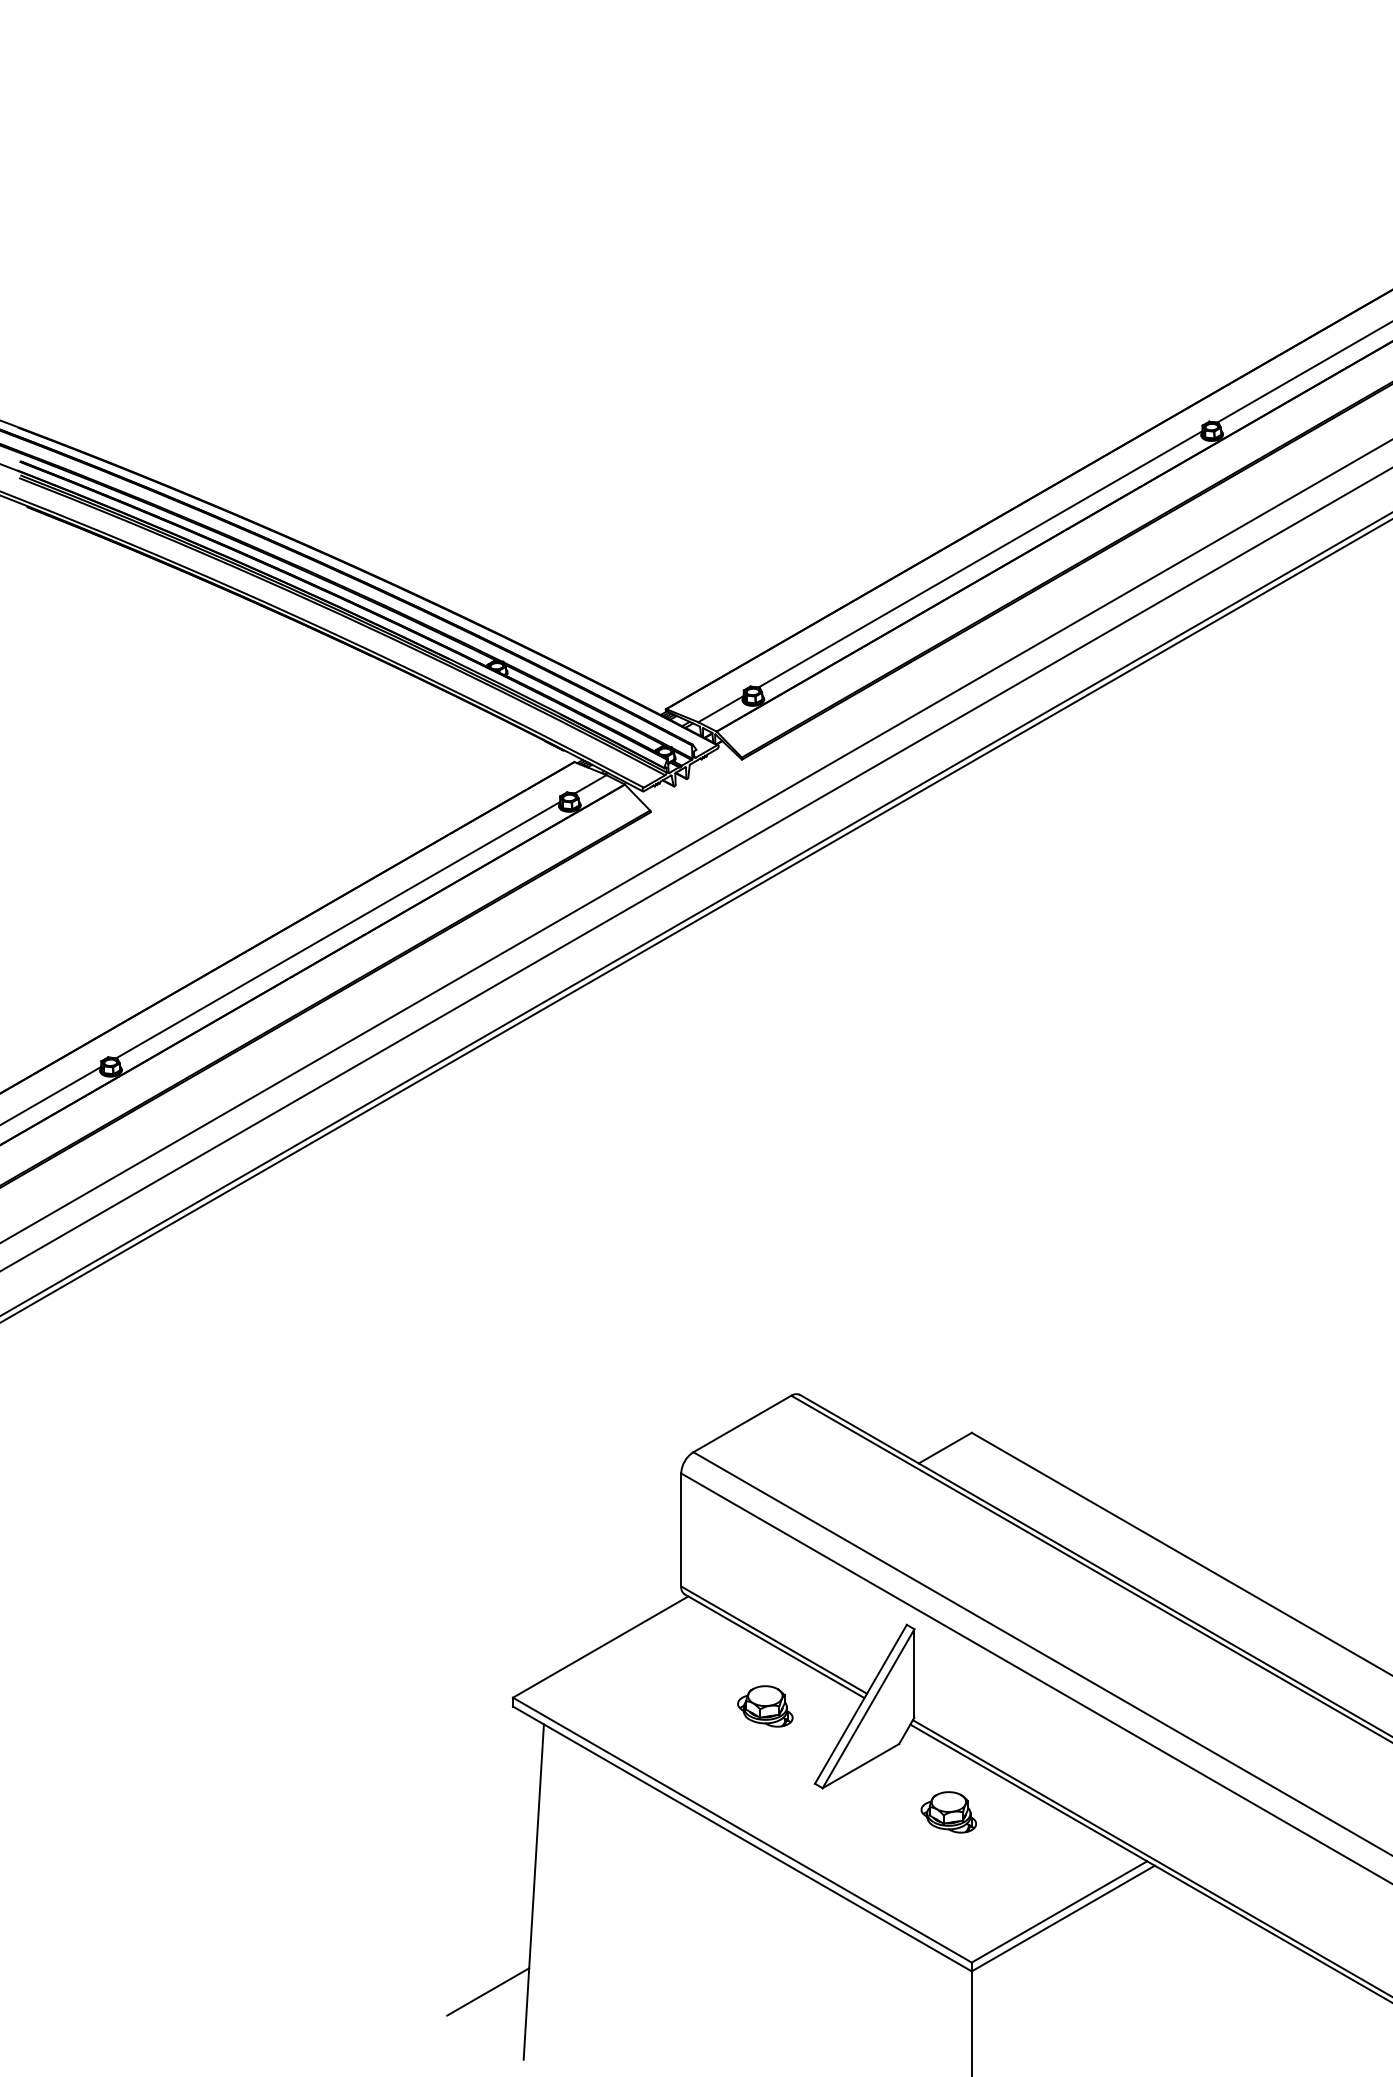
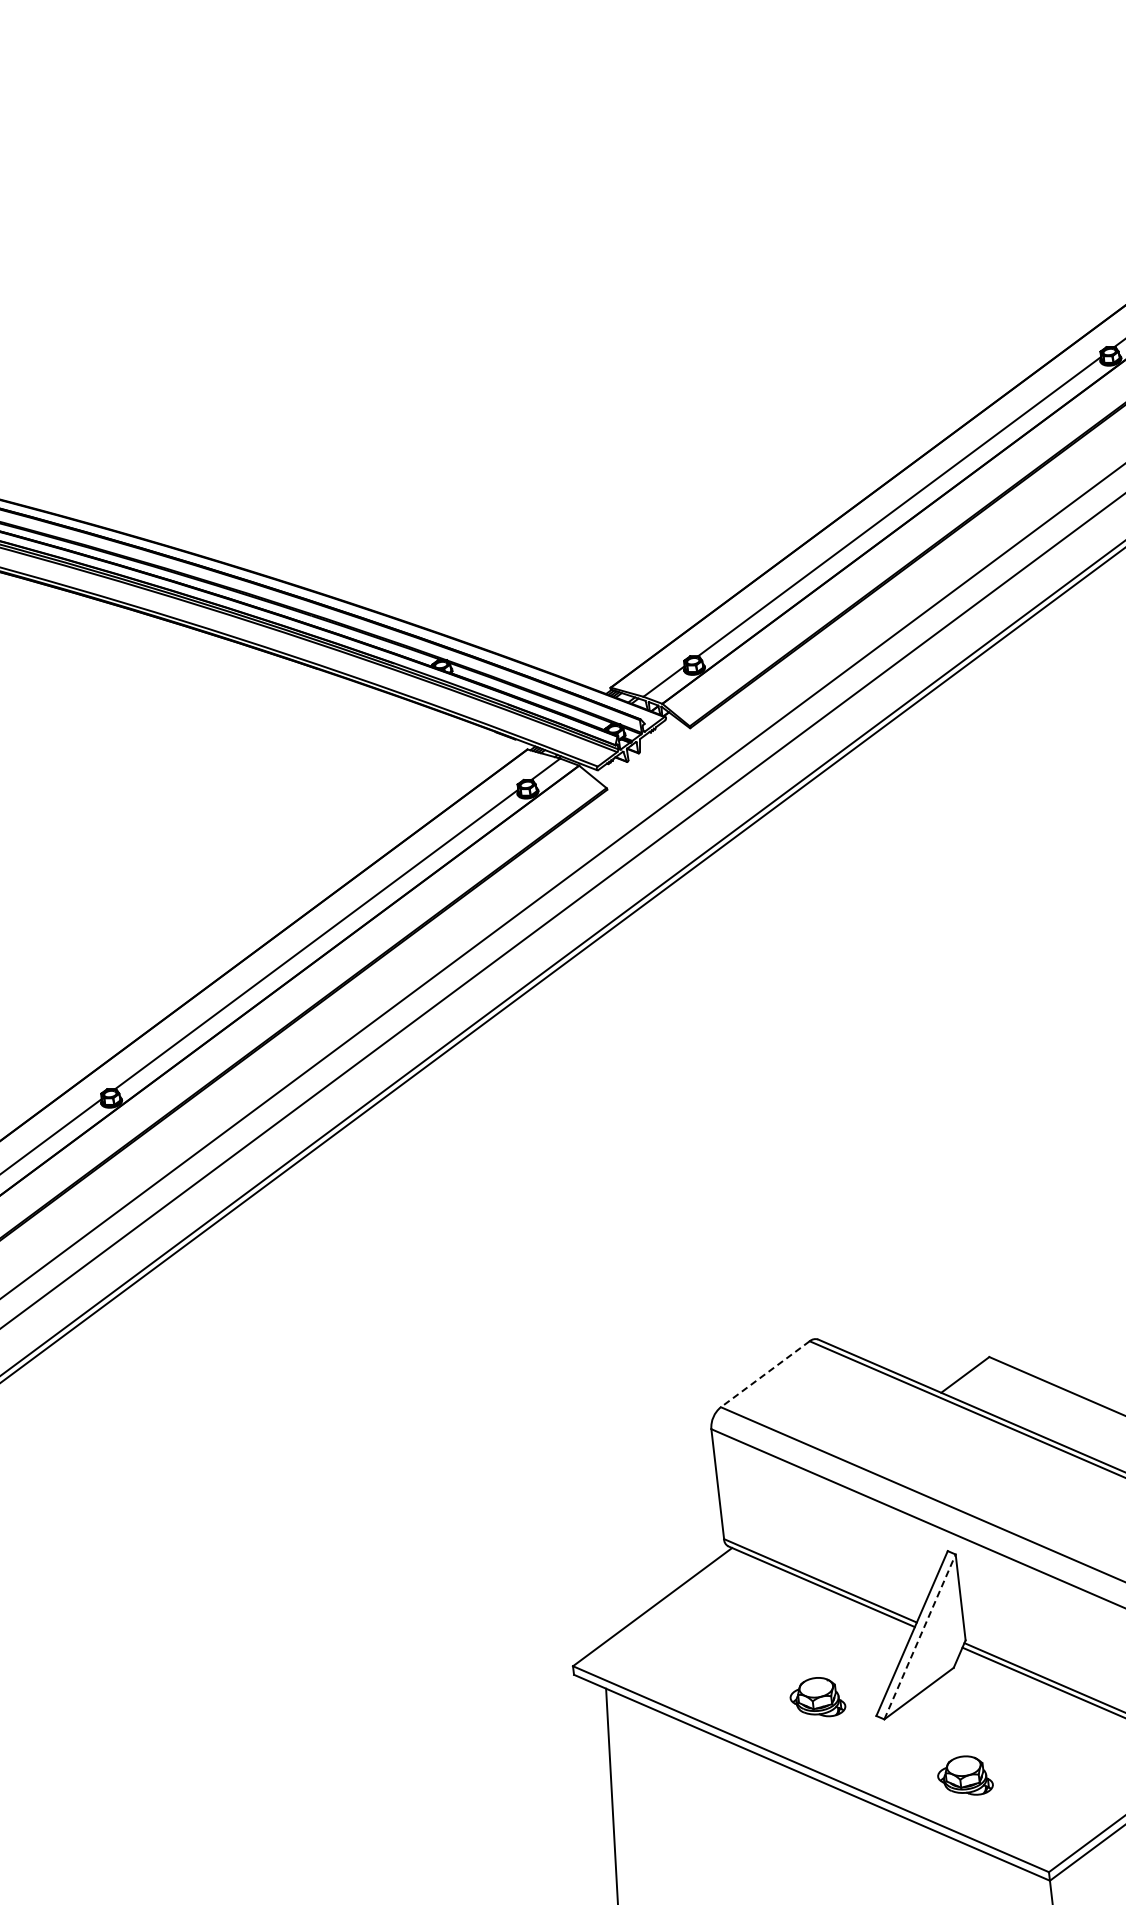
line: (741, 1424) -> (764, 1374), solid -> dashed
part: (765, 1706) -> (817, 1697), moved
line: (868, 1708) -> (919, 1636), solid -> dashed
part: (948, 1812) -> (964, 1776), moved

